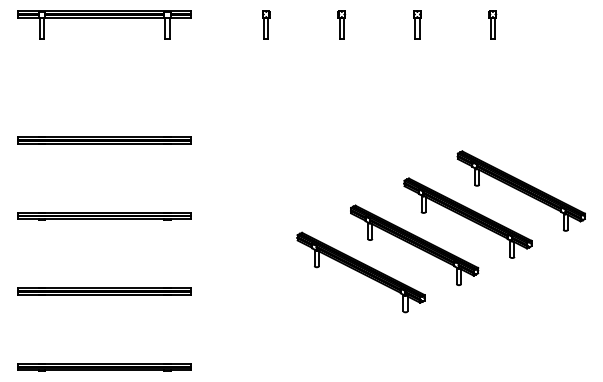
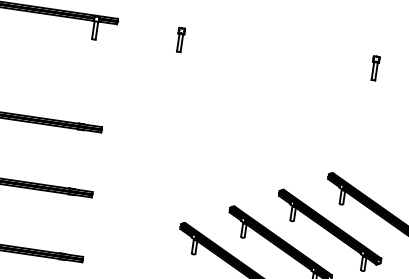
part: (341, 24) -> (245, 48), removed
part: (417, 24) -> (310, 58), removed

